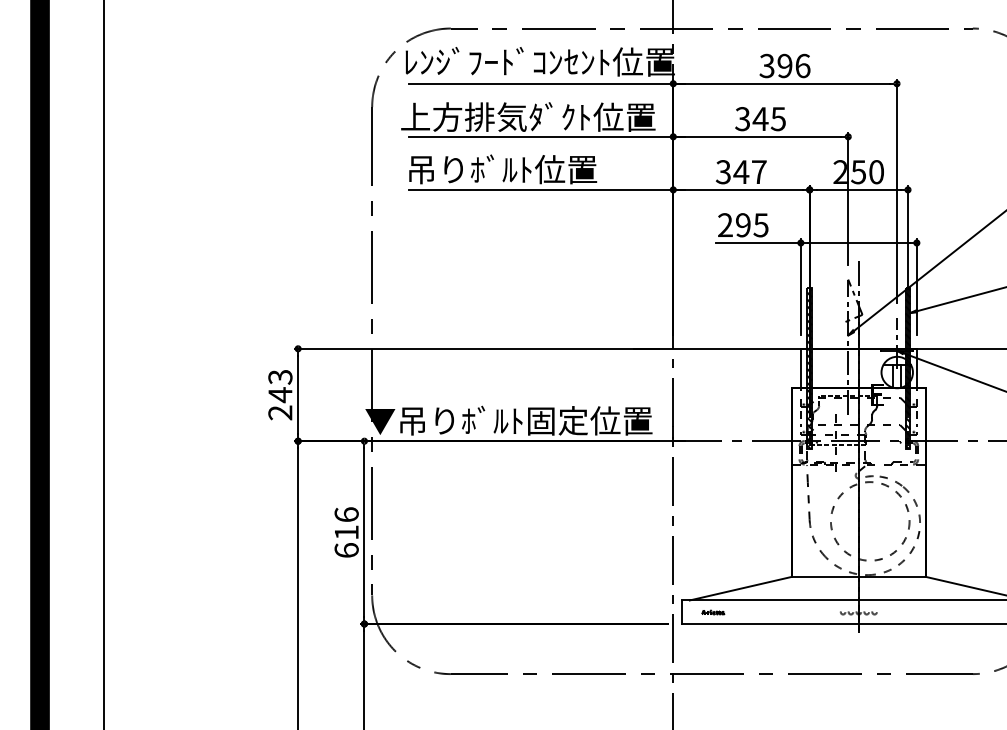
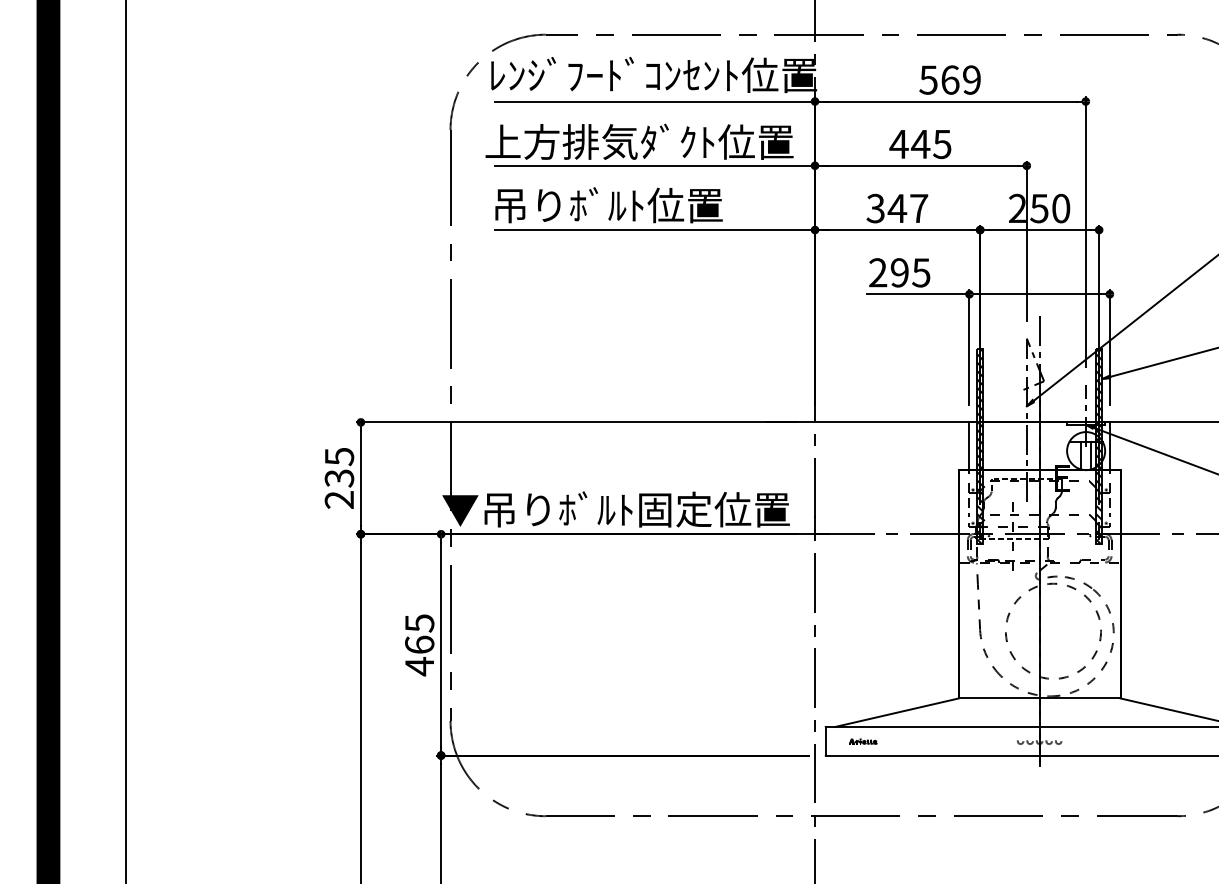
text: (785, 65) -> (950, 79), 396 -> 569
text: (742, 119) -> (898, 144), 345 -> 445
text: (280, 386) -> (339, 468), 243 -> 235
text: (346, 533) -> (419, 645), 616 -> 465

